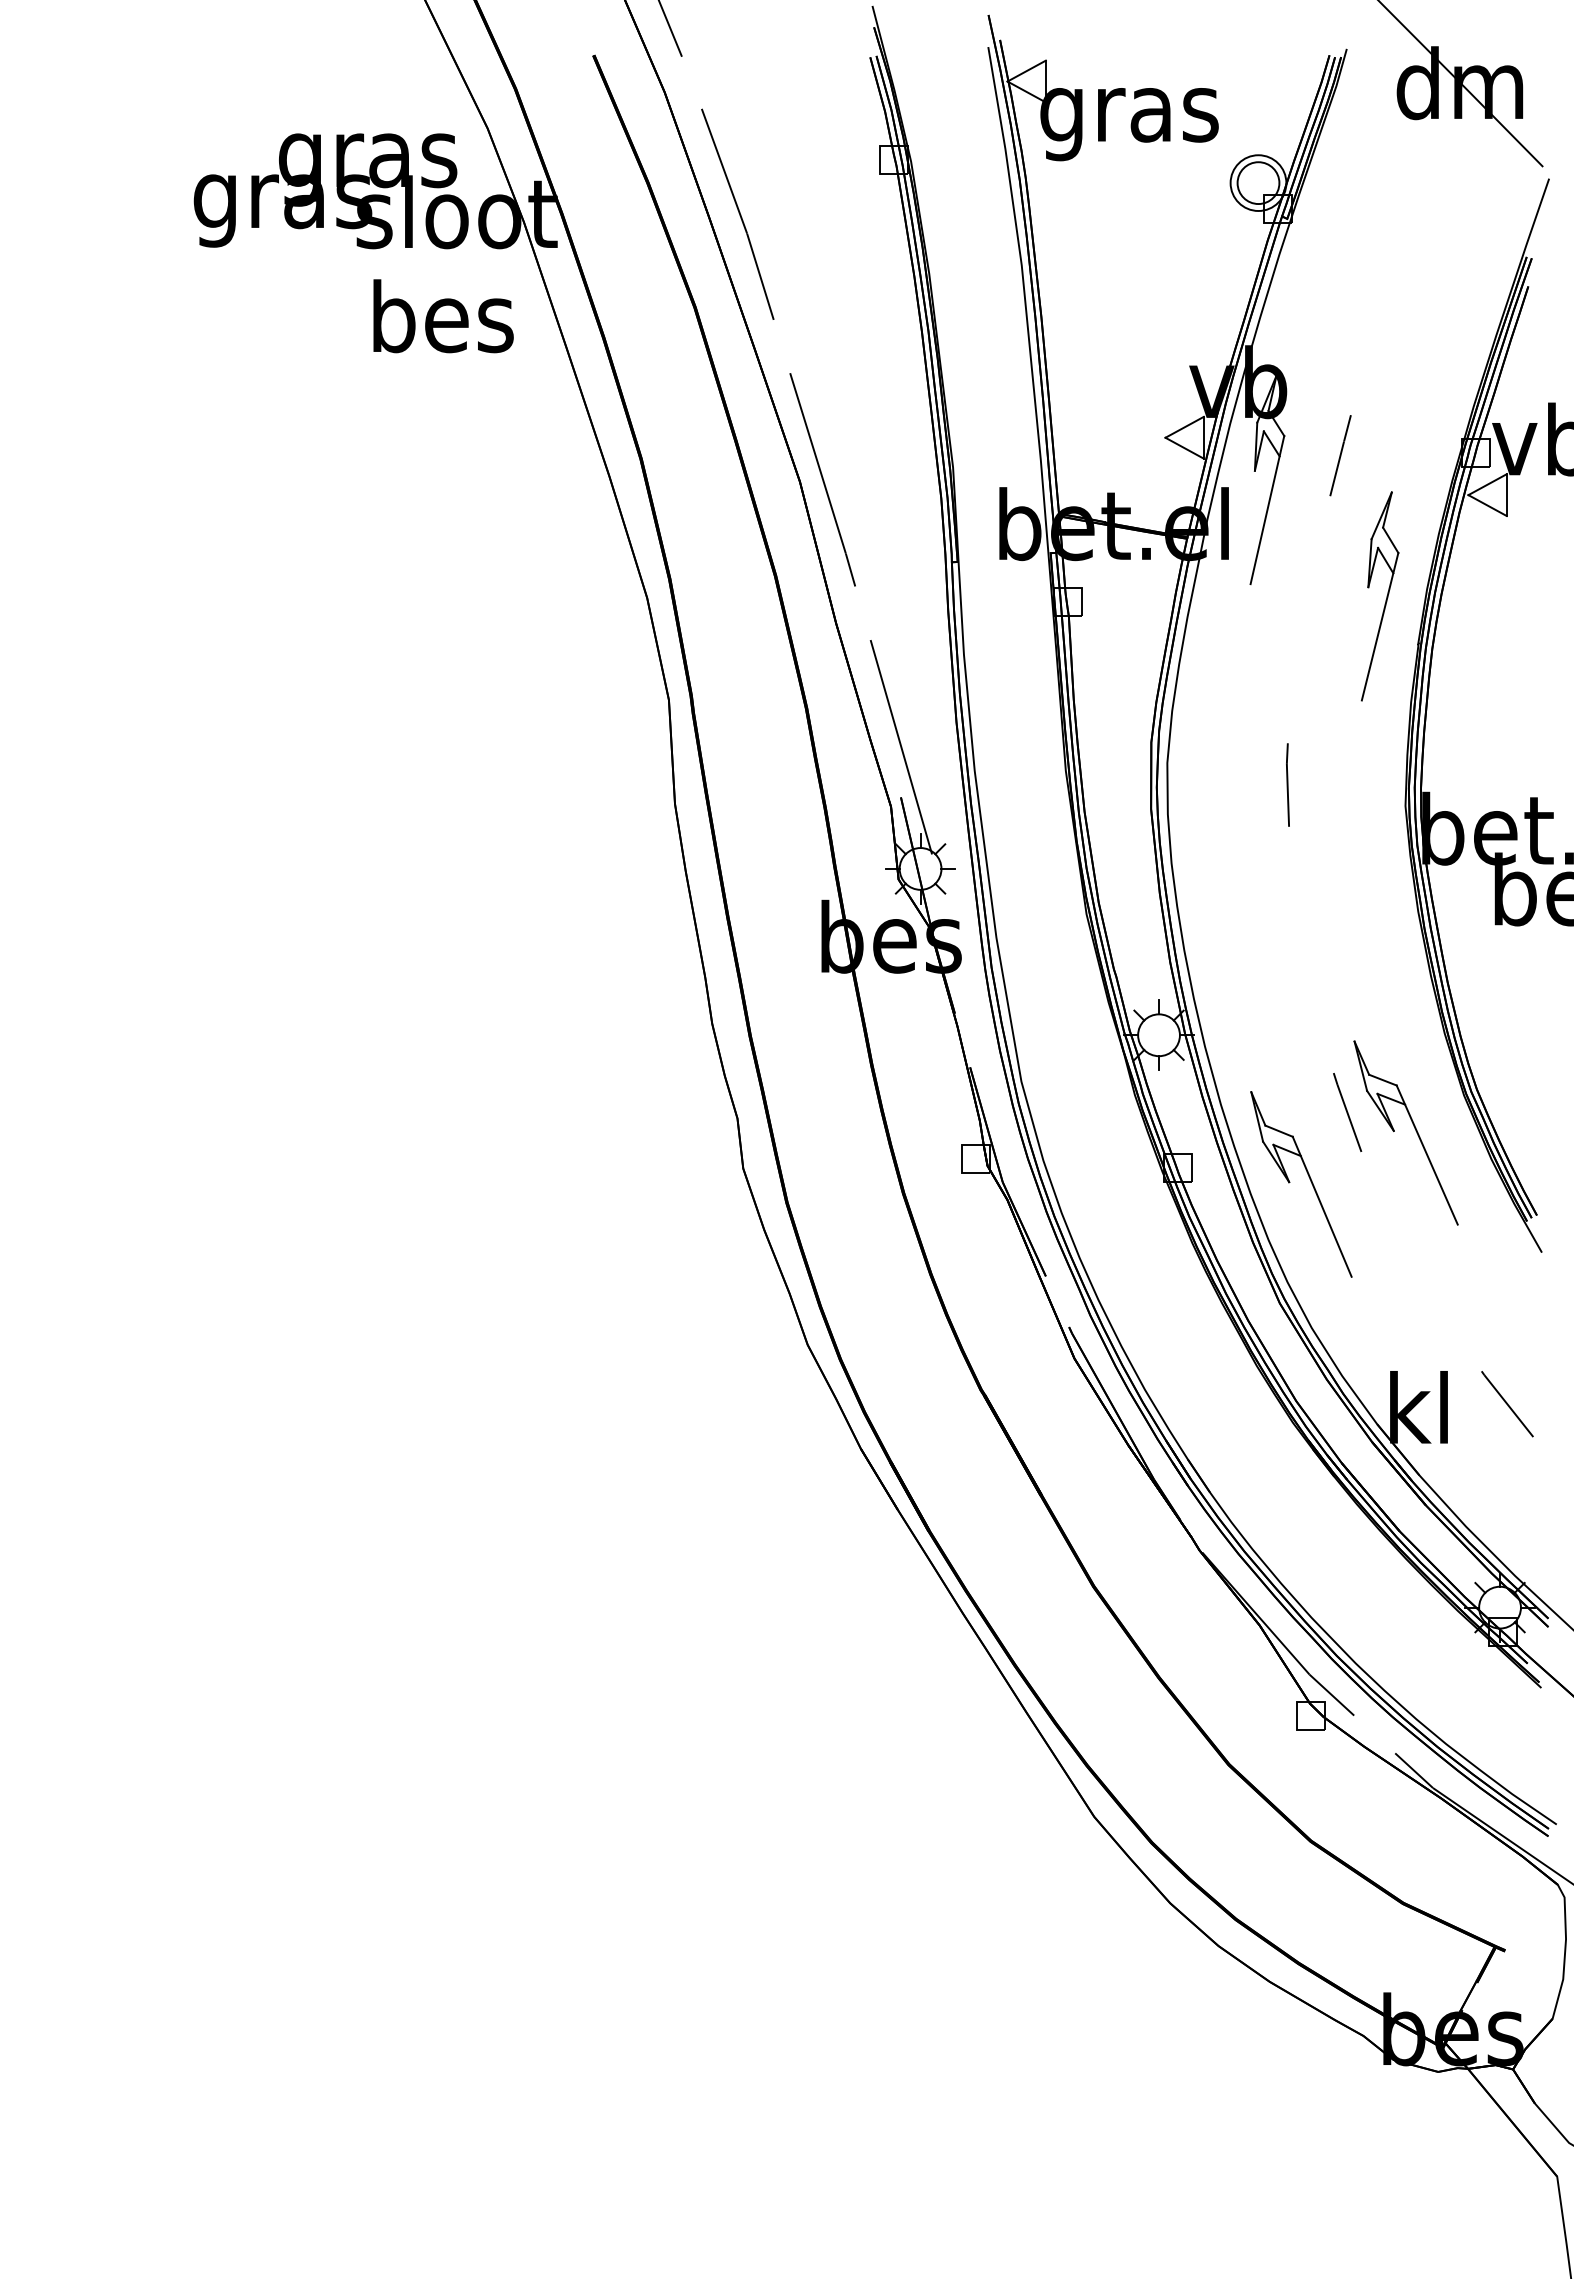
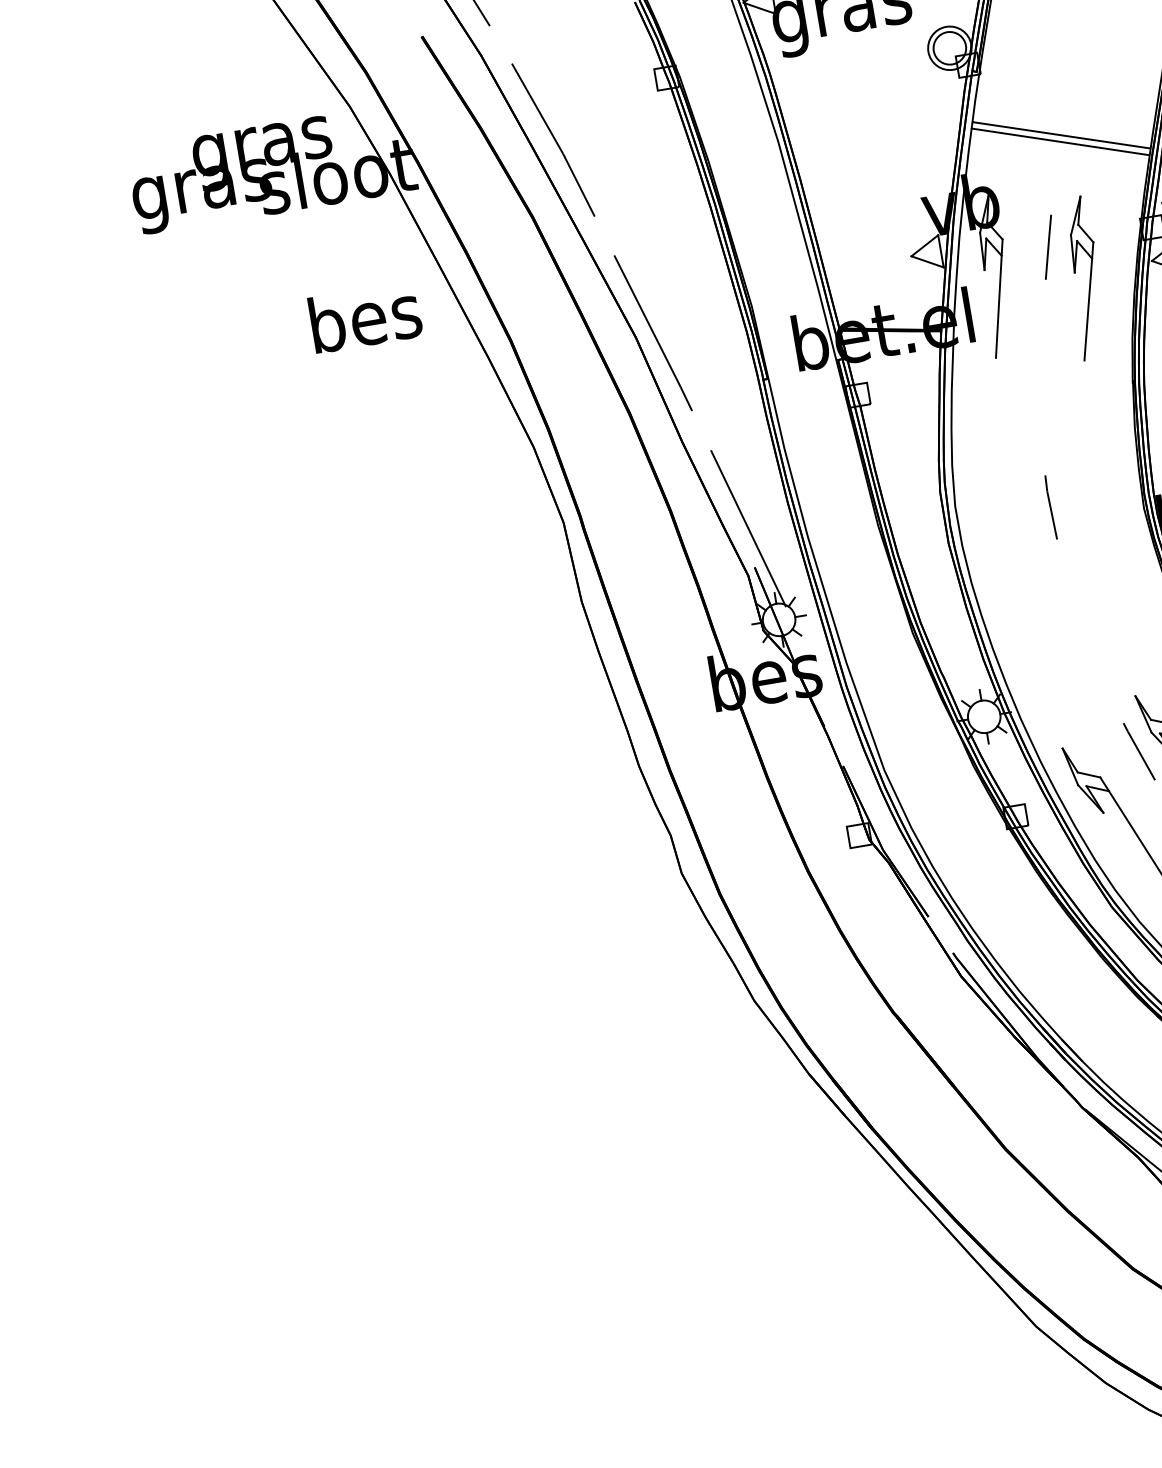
text: (443, 316) -> (365, 317), moved
line: (1380, 316) -> (1061, 135), added
line: (1377, 324) -> (1059, 141), added
part: (1385, 599) -> (1089, 279), moved

